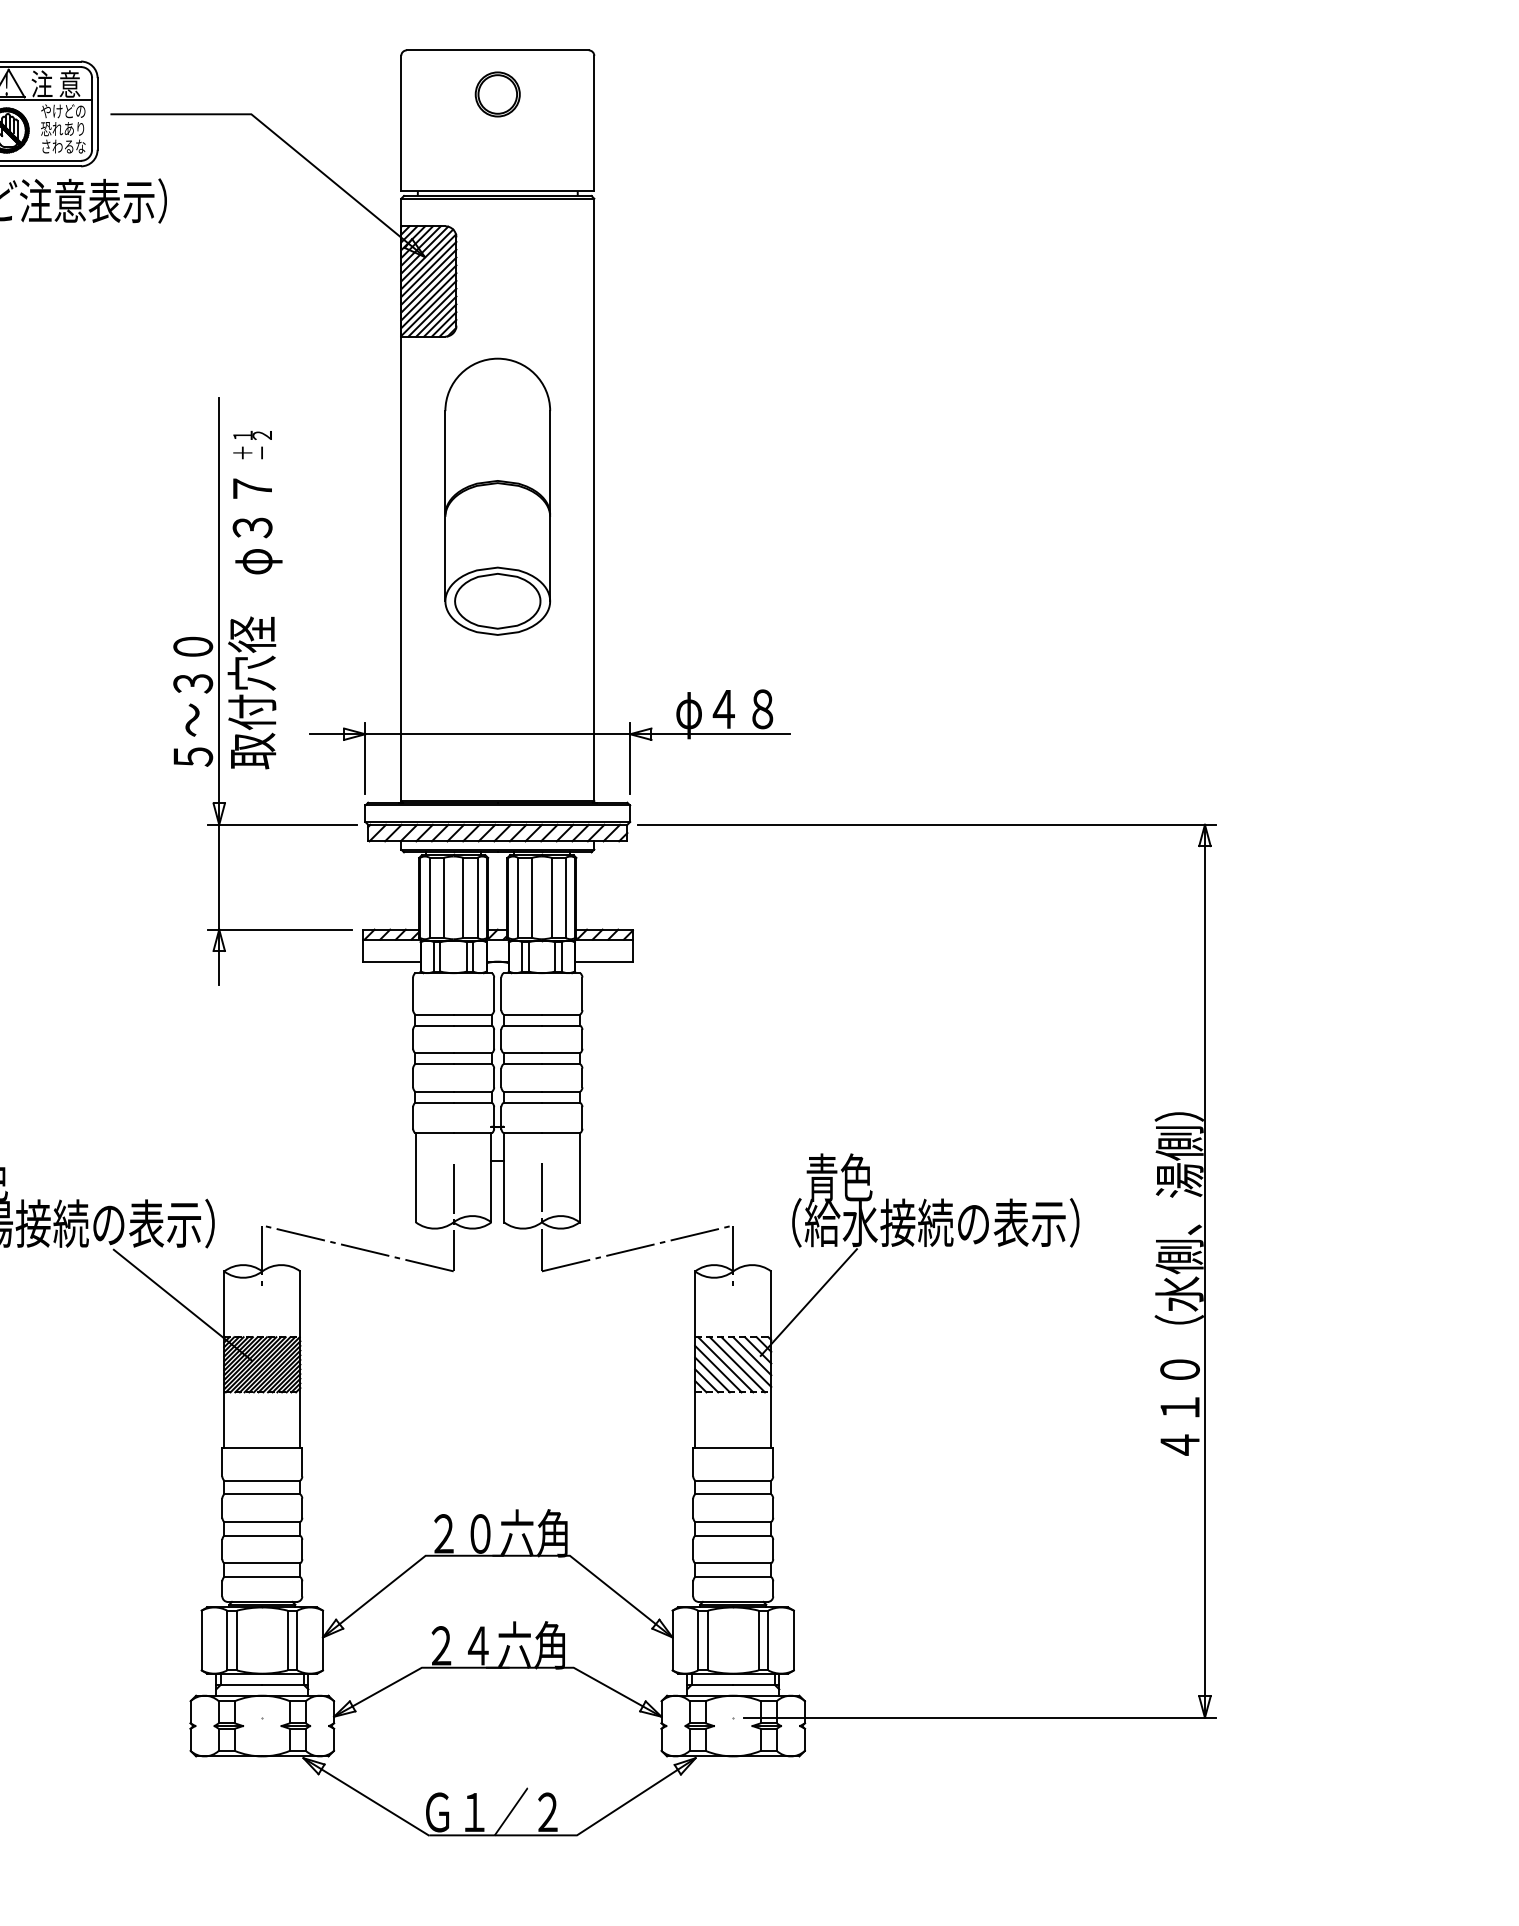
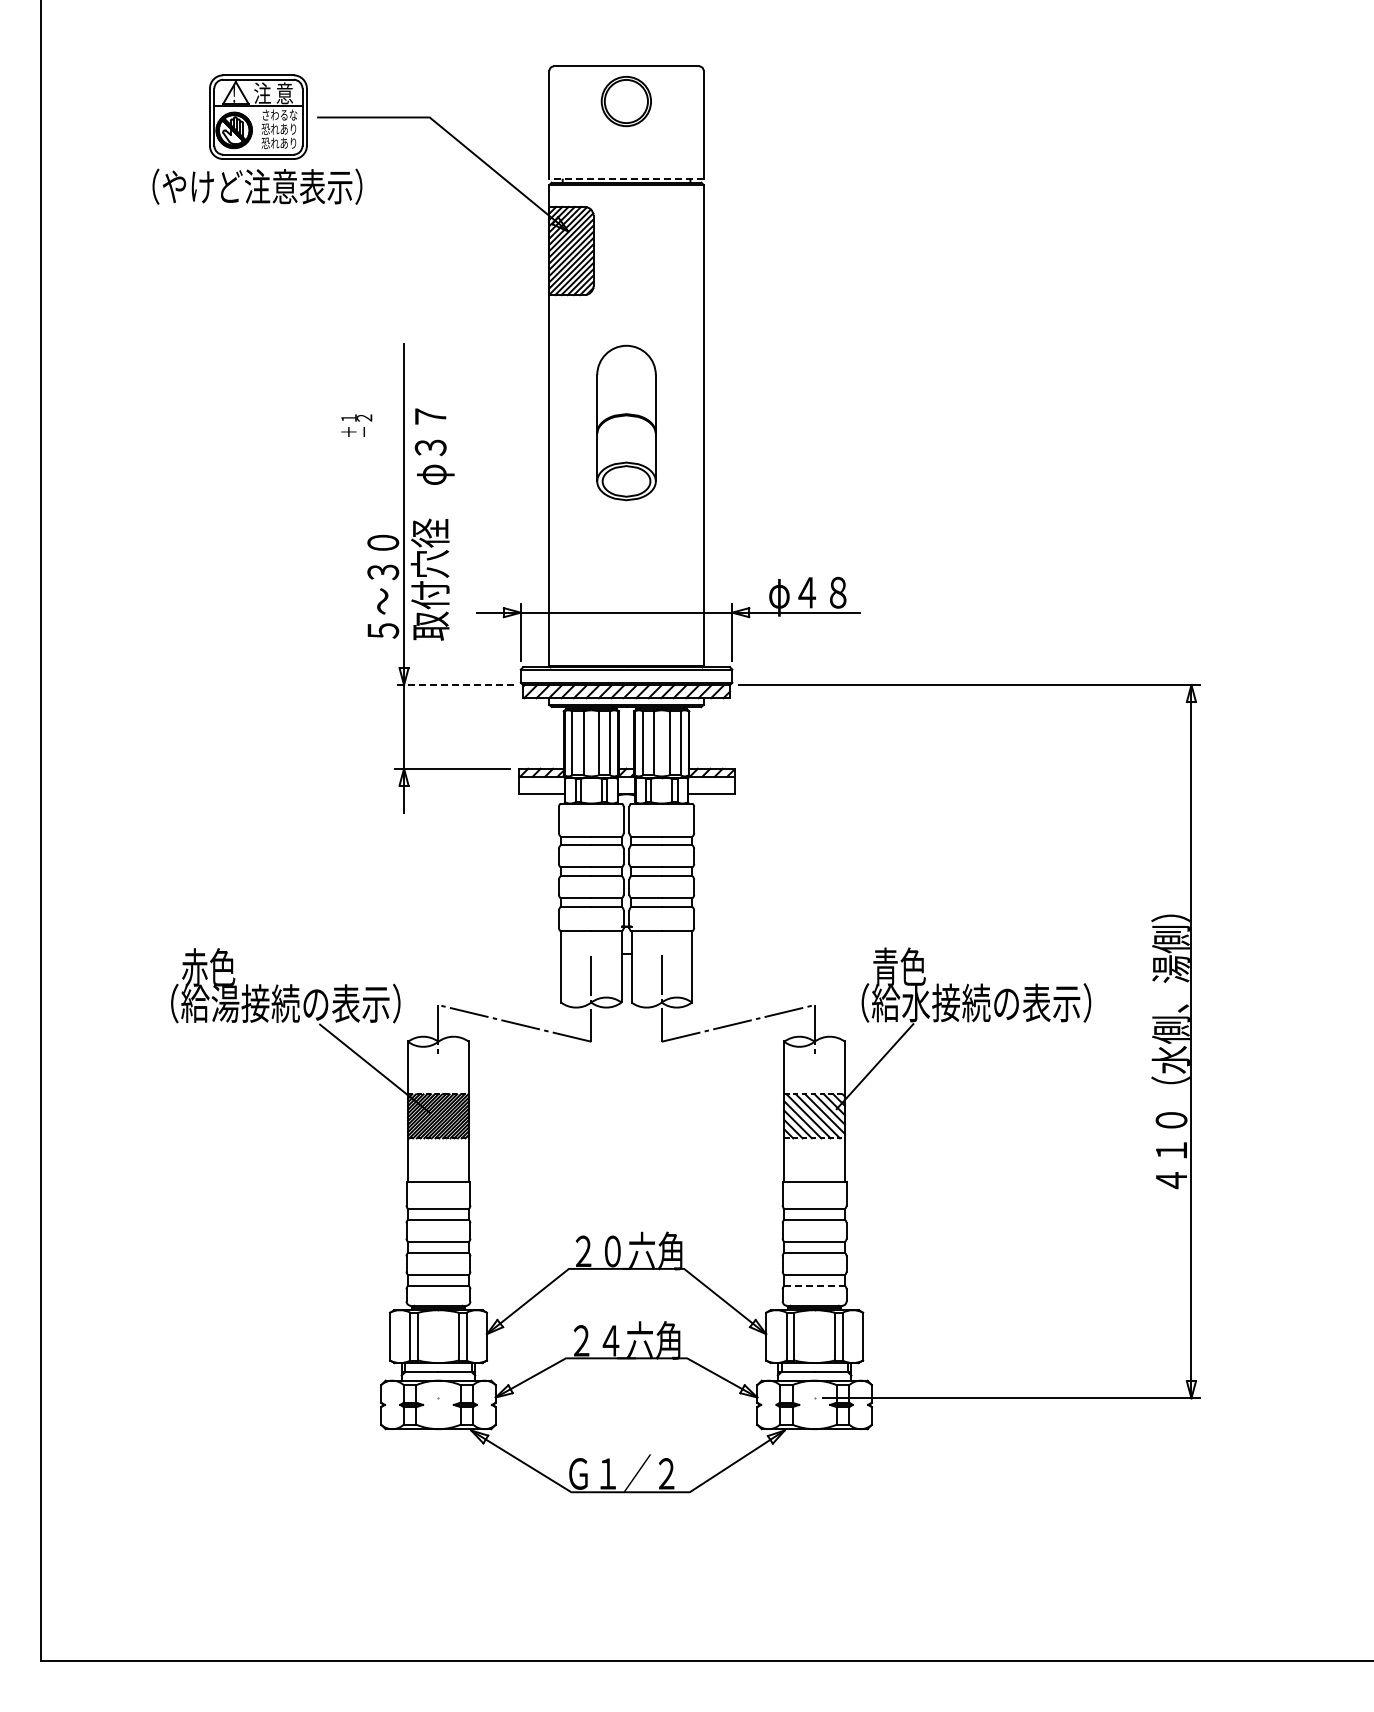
part: (497, 94) -> (626, 101), size x1.4
text: (63, 110) -> (279, 114), やけどの -> さわるな
text: (63, 146) -> (279, 143), さわるな -> 恐れあり
line: (497, 190) -> (626, 178), solid -> dashed
text: (252, 444) -> (356, 425), moved
part: (497, 496) -> (626, 422), size x0.7
line: (282, 825) -> (454, 685), solid -> dashed
line: (734, 1576) -> (815, 1285), solid -> dashed

